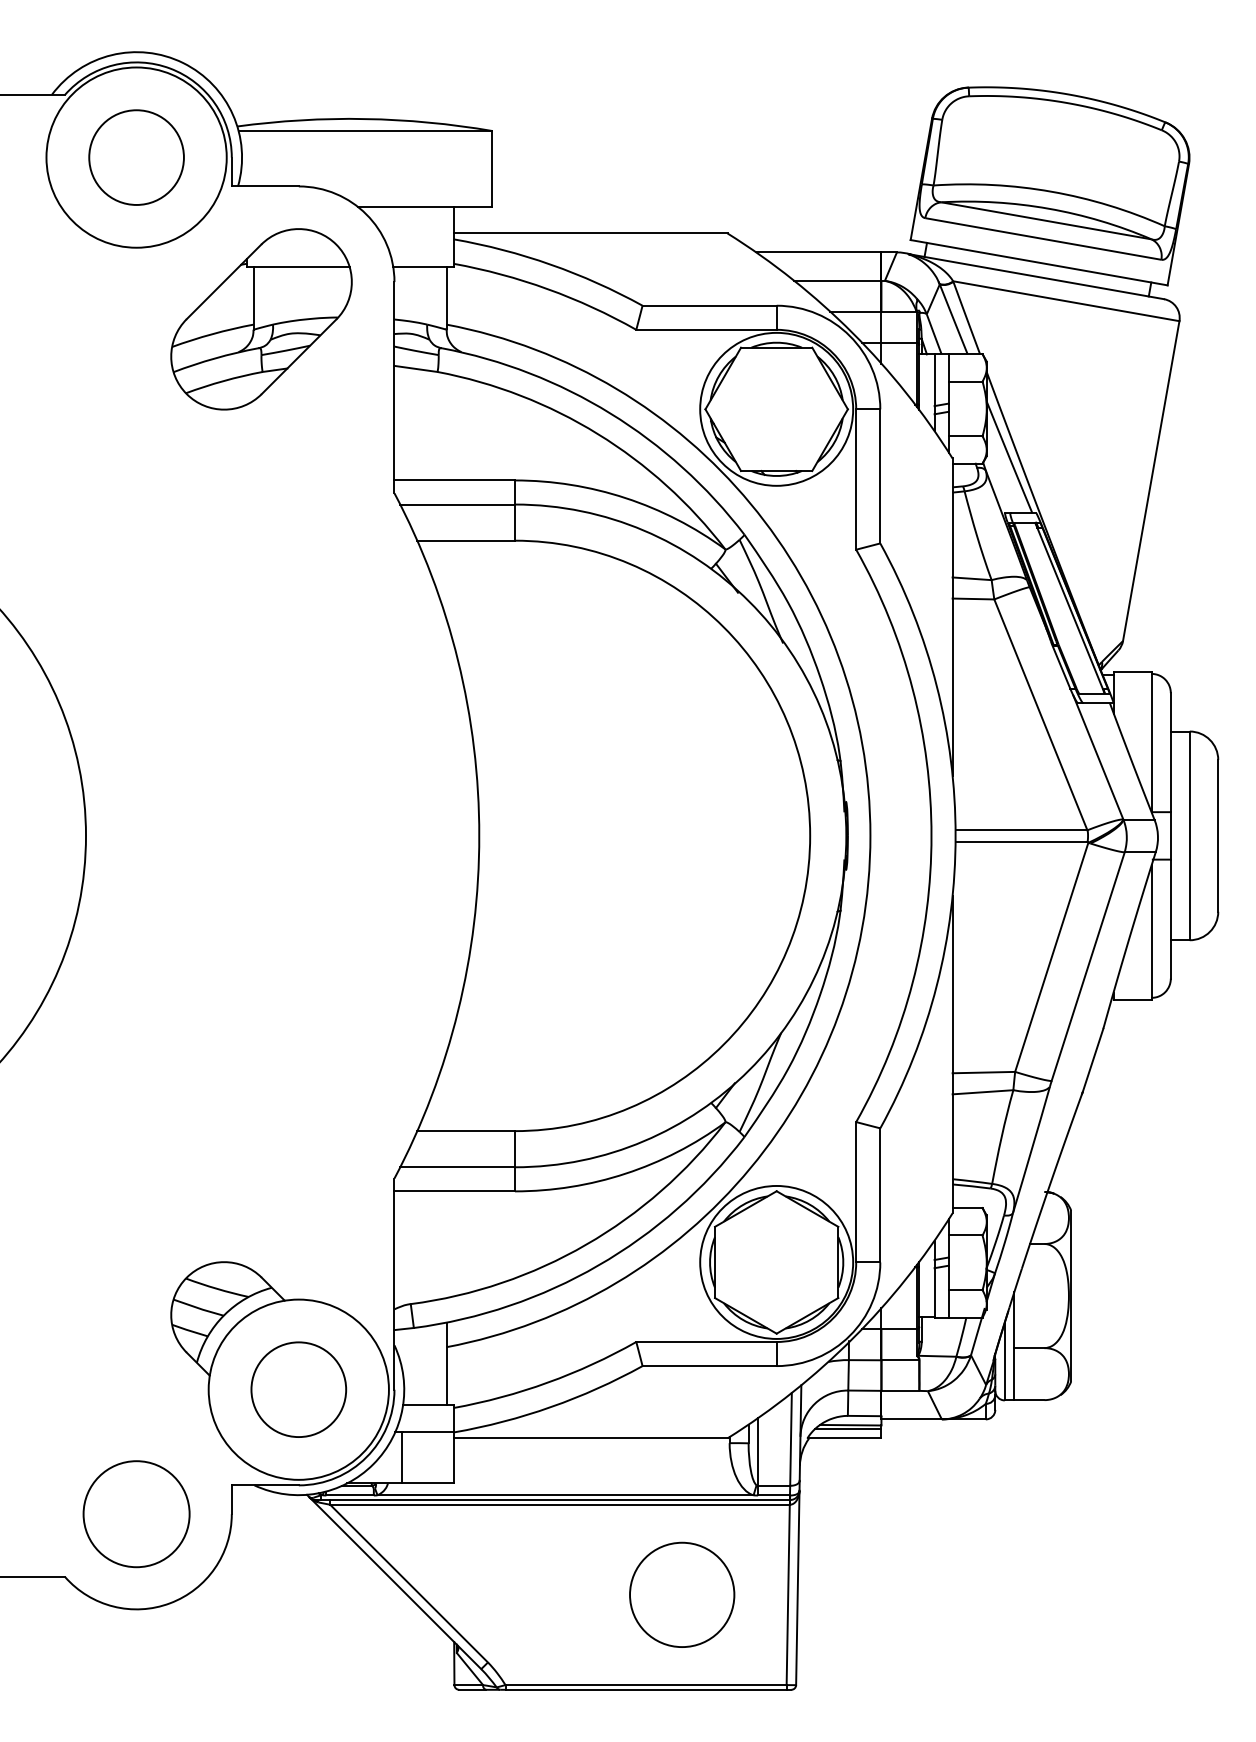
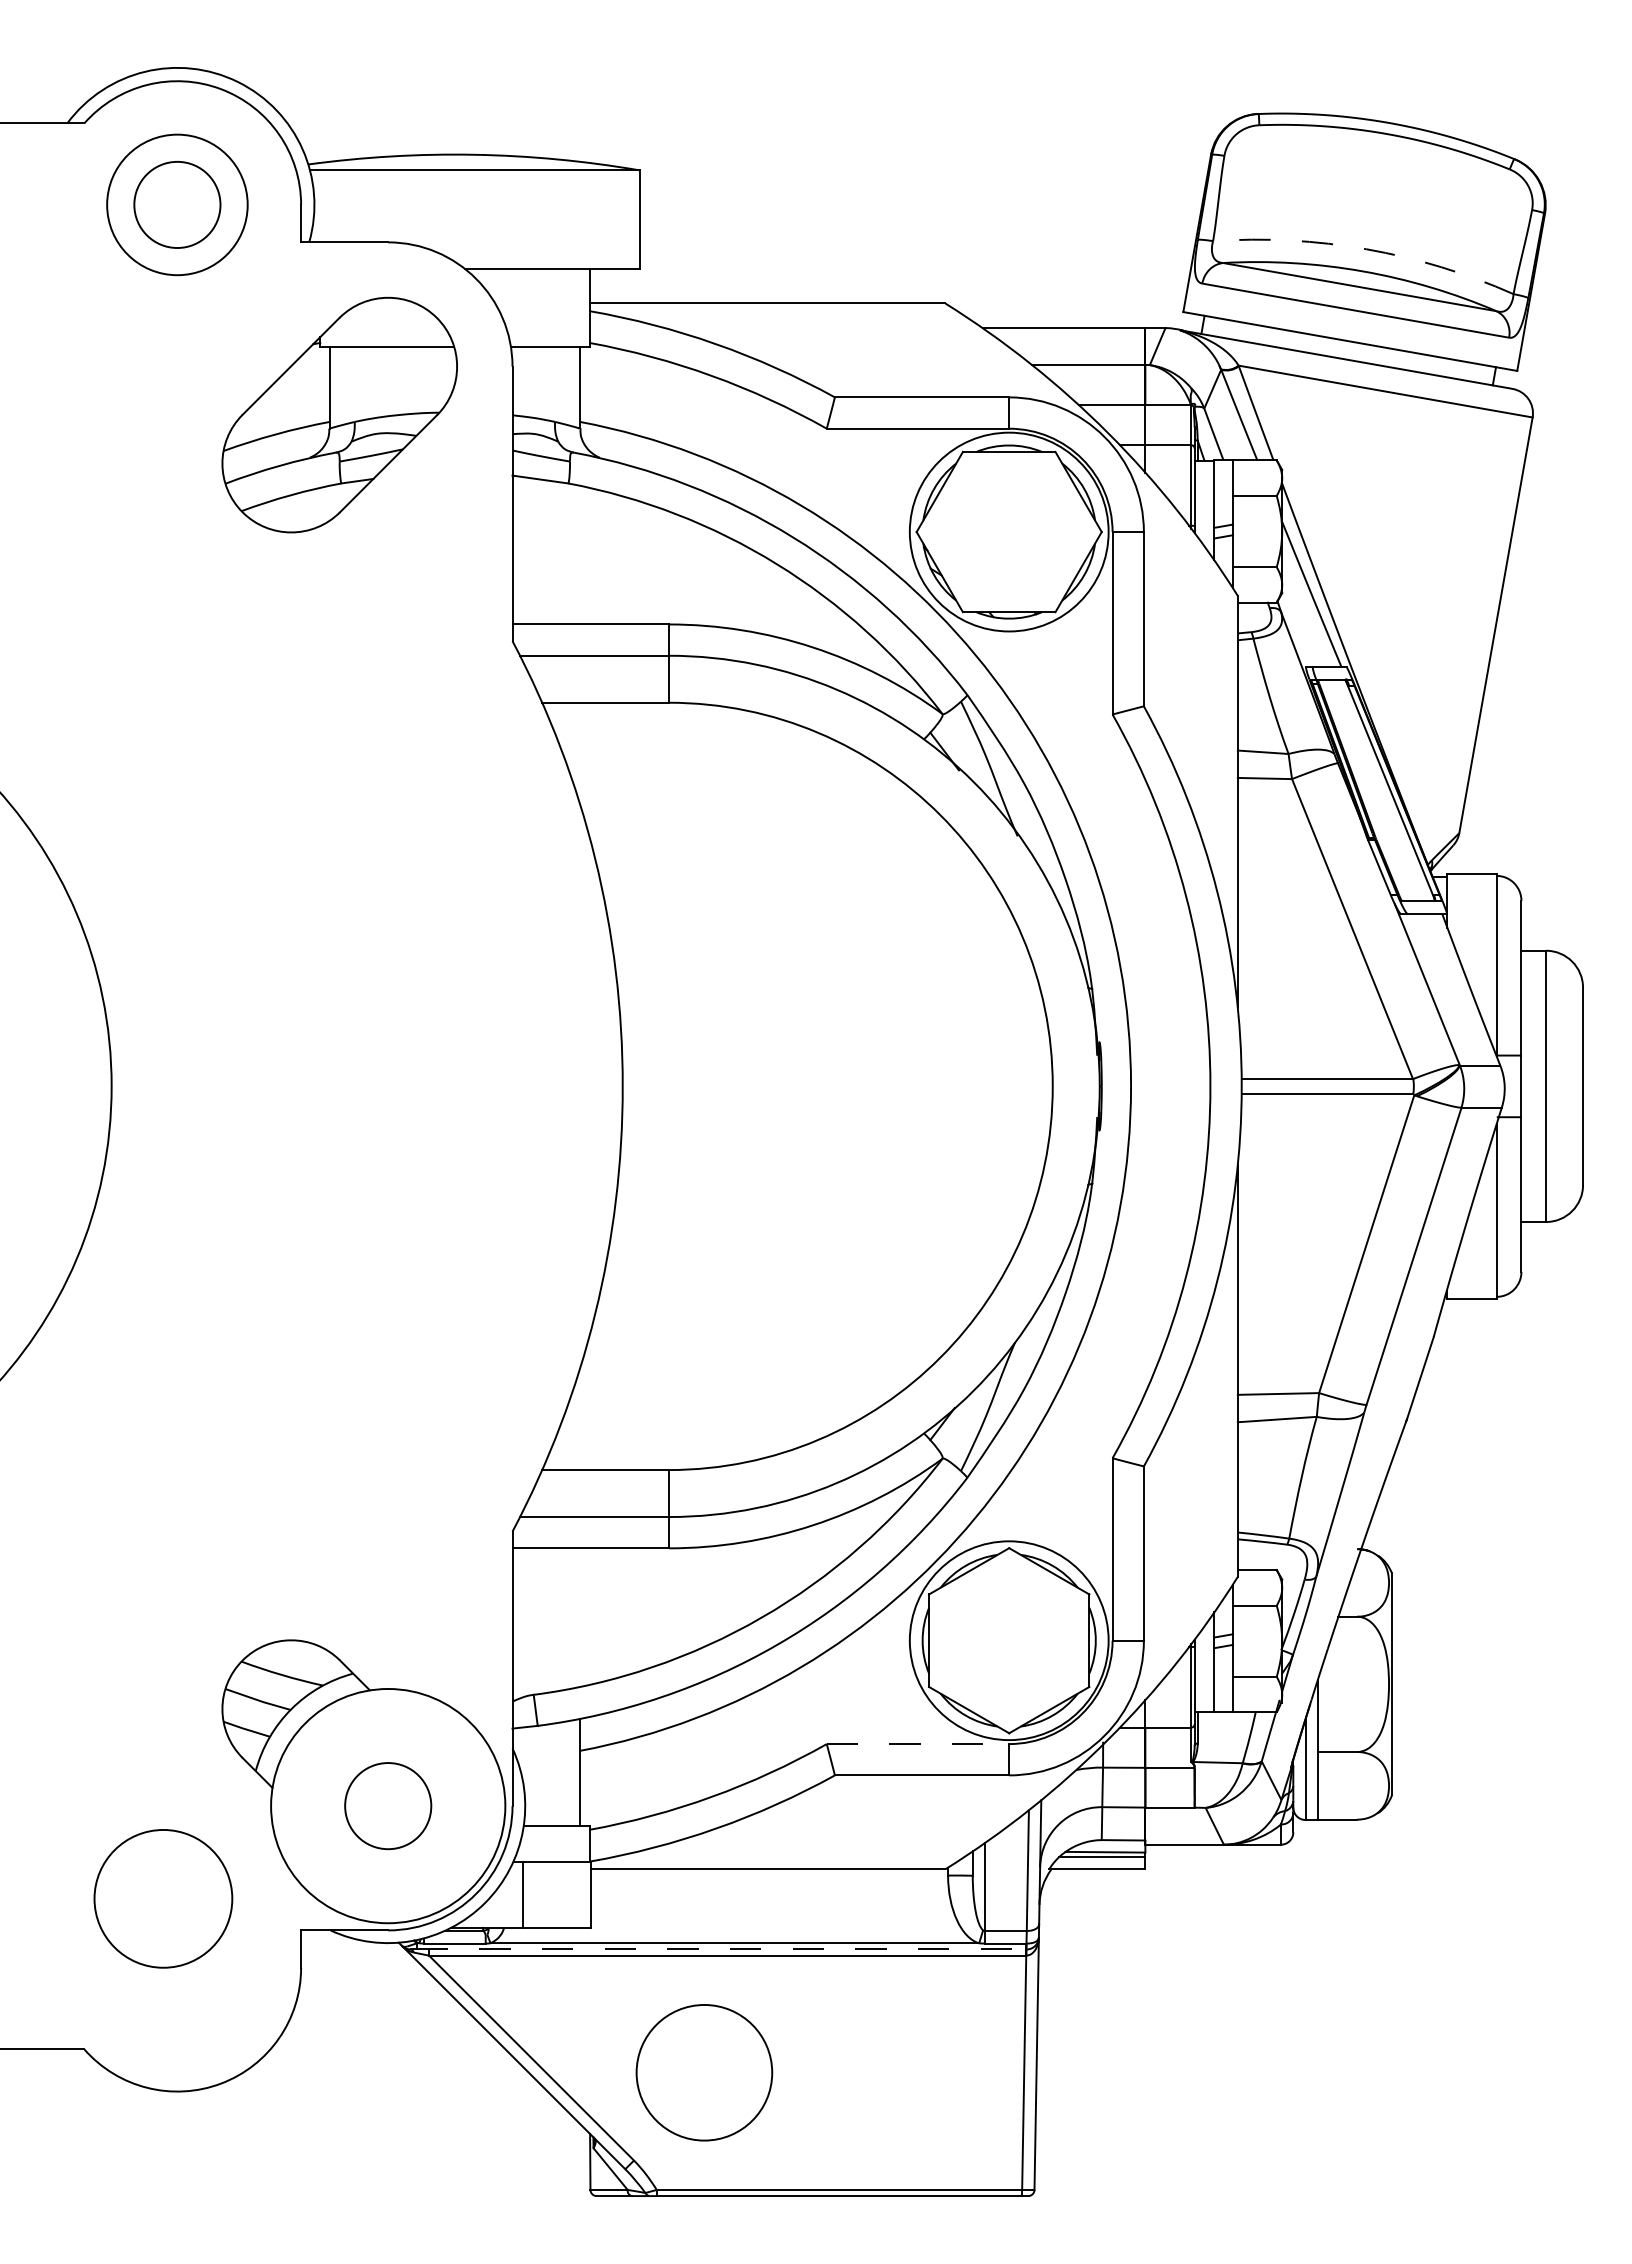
circle: (135, 157) -> (176, 204), size x0.7
circle: (136, 157) -> (177, 204), size x0.6
arc: (1051, 191) -> (1366, 249), solid -> dashed
line: (706, 1342) -> (918, 1744), solid -> dashed
circle: (298, 1389) -> (387, 1805), size x0.7
line: (555, 1500) -> (721, 1949), solid -> dashed
circle: (136, 1513) -> (163, 1898), moved
circle: (682, 1594) -> (704, 2072), moved

